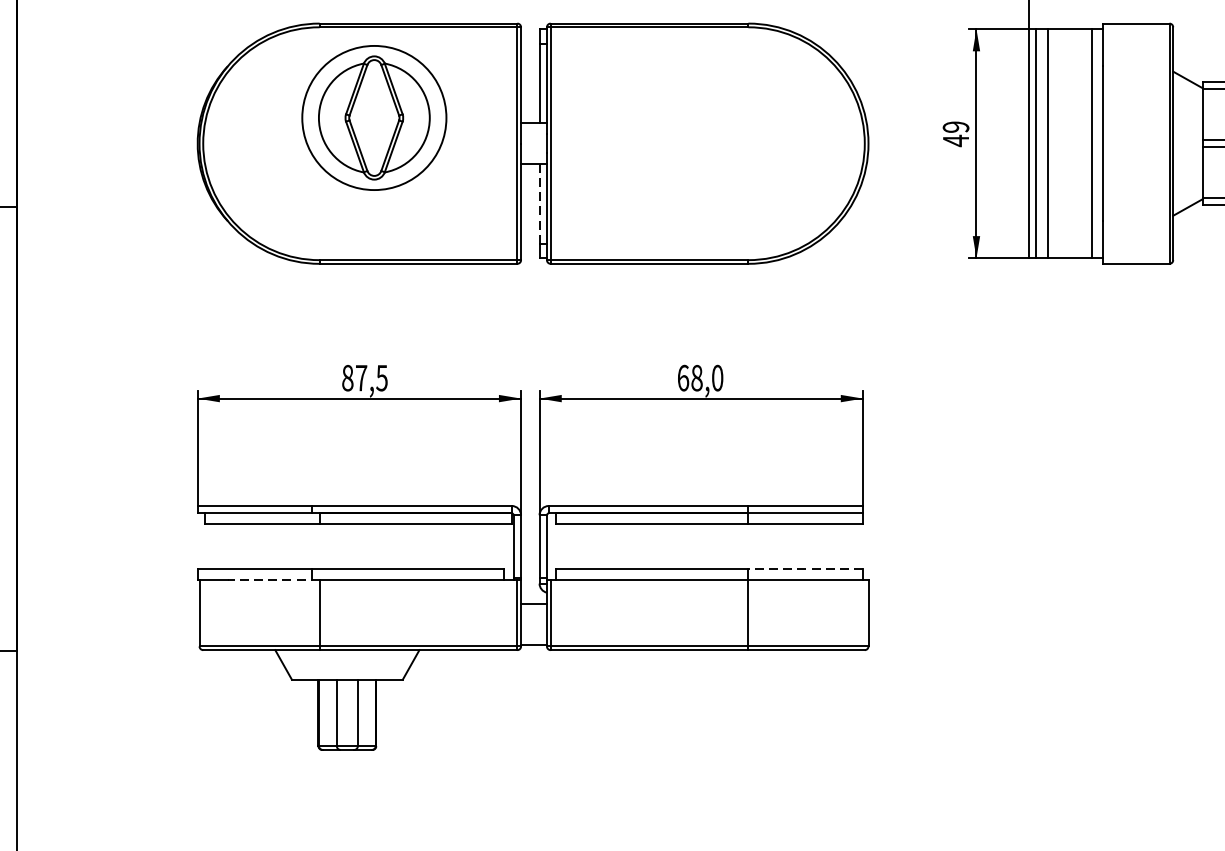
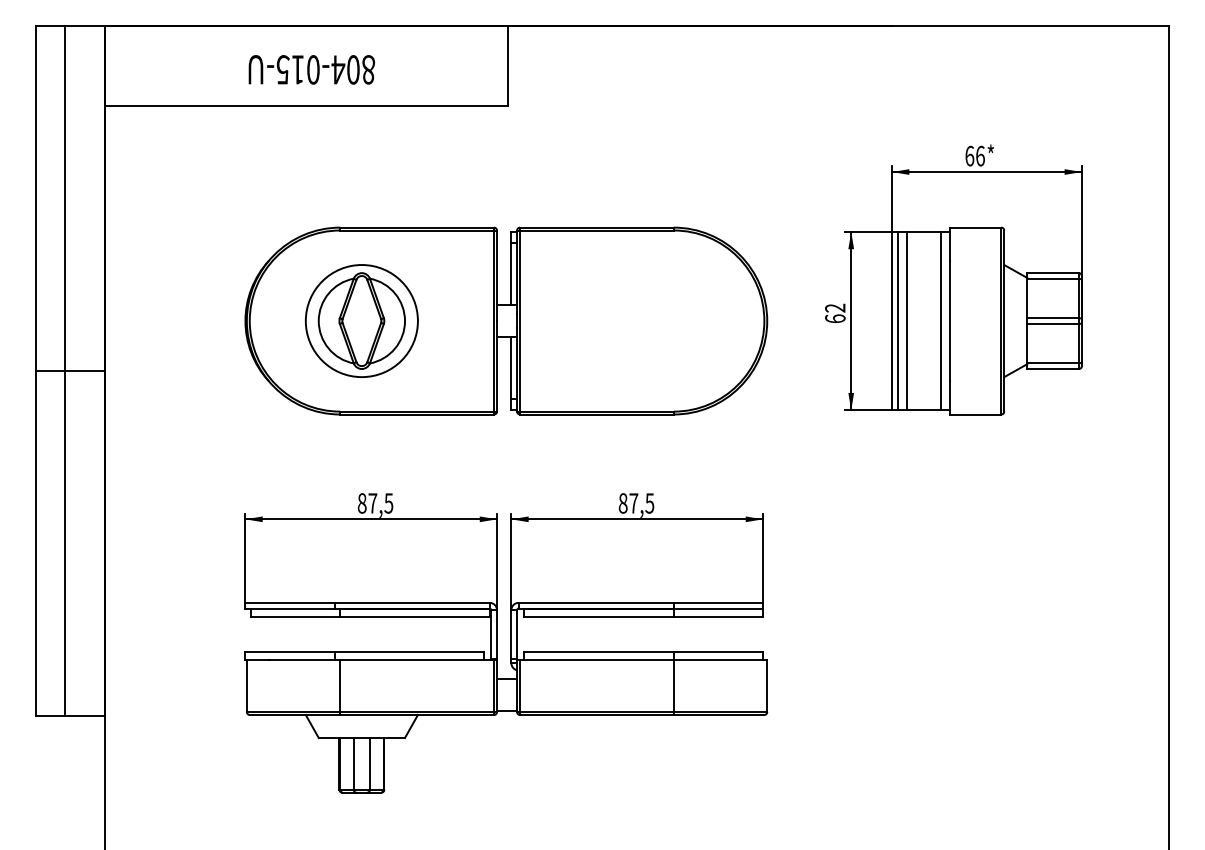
part: (373, 117) -> (361, 320), moved
text: (956, 133) -> (835, 313), 49 -> 62
line: (539, 203) -> (511, 367), dashed -> solid
text: (700, 378) -> (636, 503), 68,0 -> 87,5
line: (805, 568) -> (718, 651), dashed -> solid
line: (273, 580) -> (304, 660), dashed -> solid

